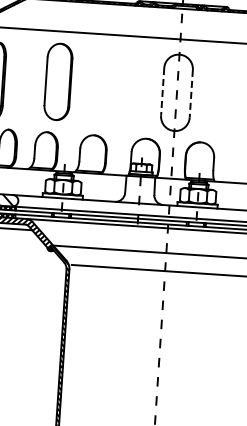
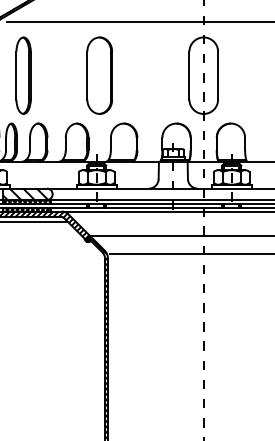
part: (58, 81) -> (99, 75), moved
line: (162, 91) -> (189, 75), dashed -> solid
line: (191, 93) -> (218, 75), dashed -> solid

